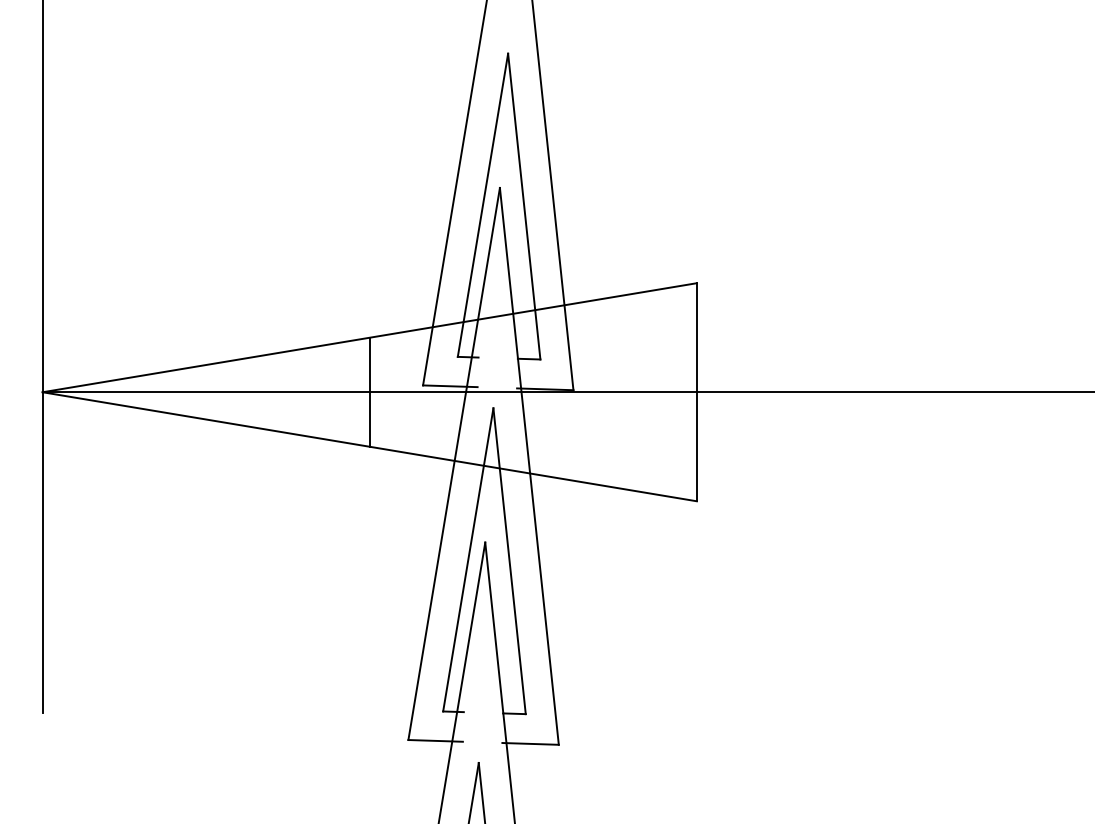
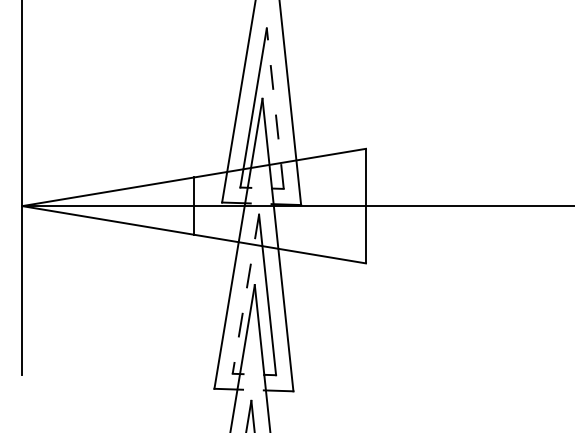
line: (524, 206) -> (275, 108), solid -> dashed
line: (467, 560) -> (245, 294), solid -> dashed

